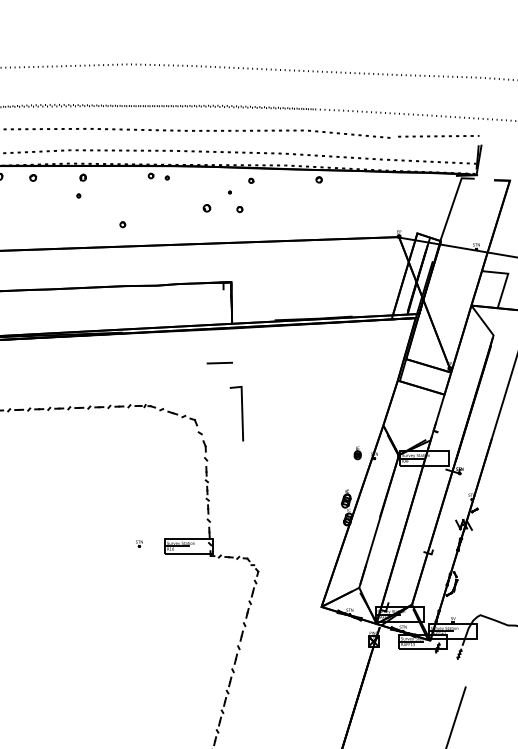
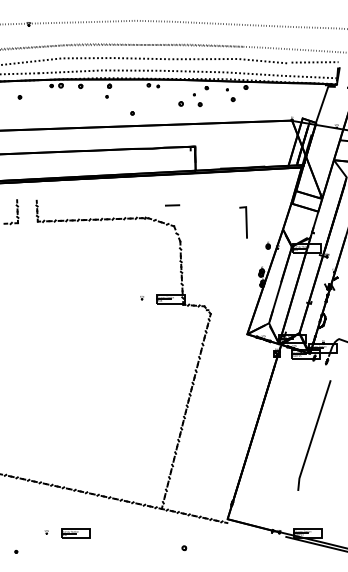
part: (292, 193) -> (230, 95), added
line: (219, 363) -> (172, 205), moved
line: (240, 413) -> (245, 222), moved

